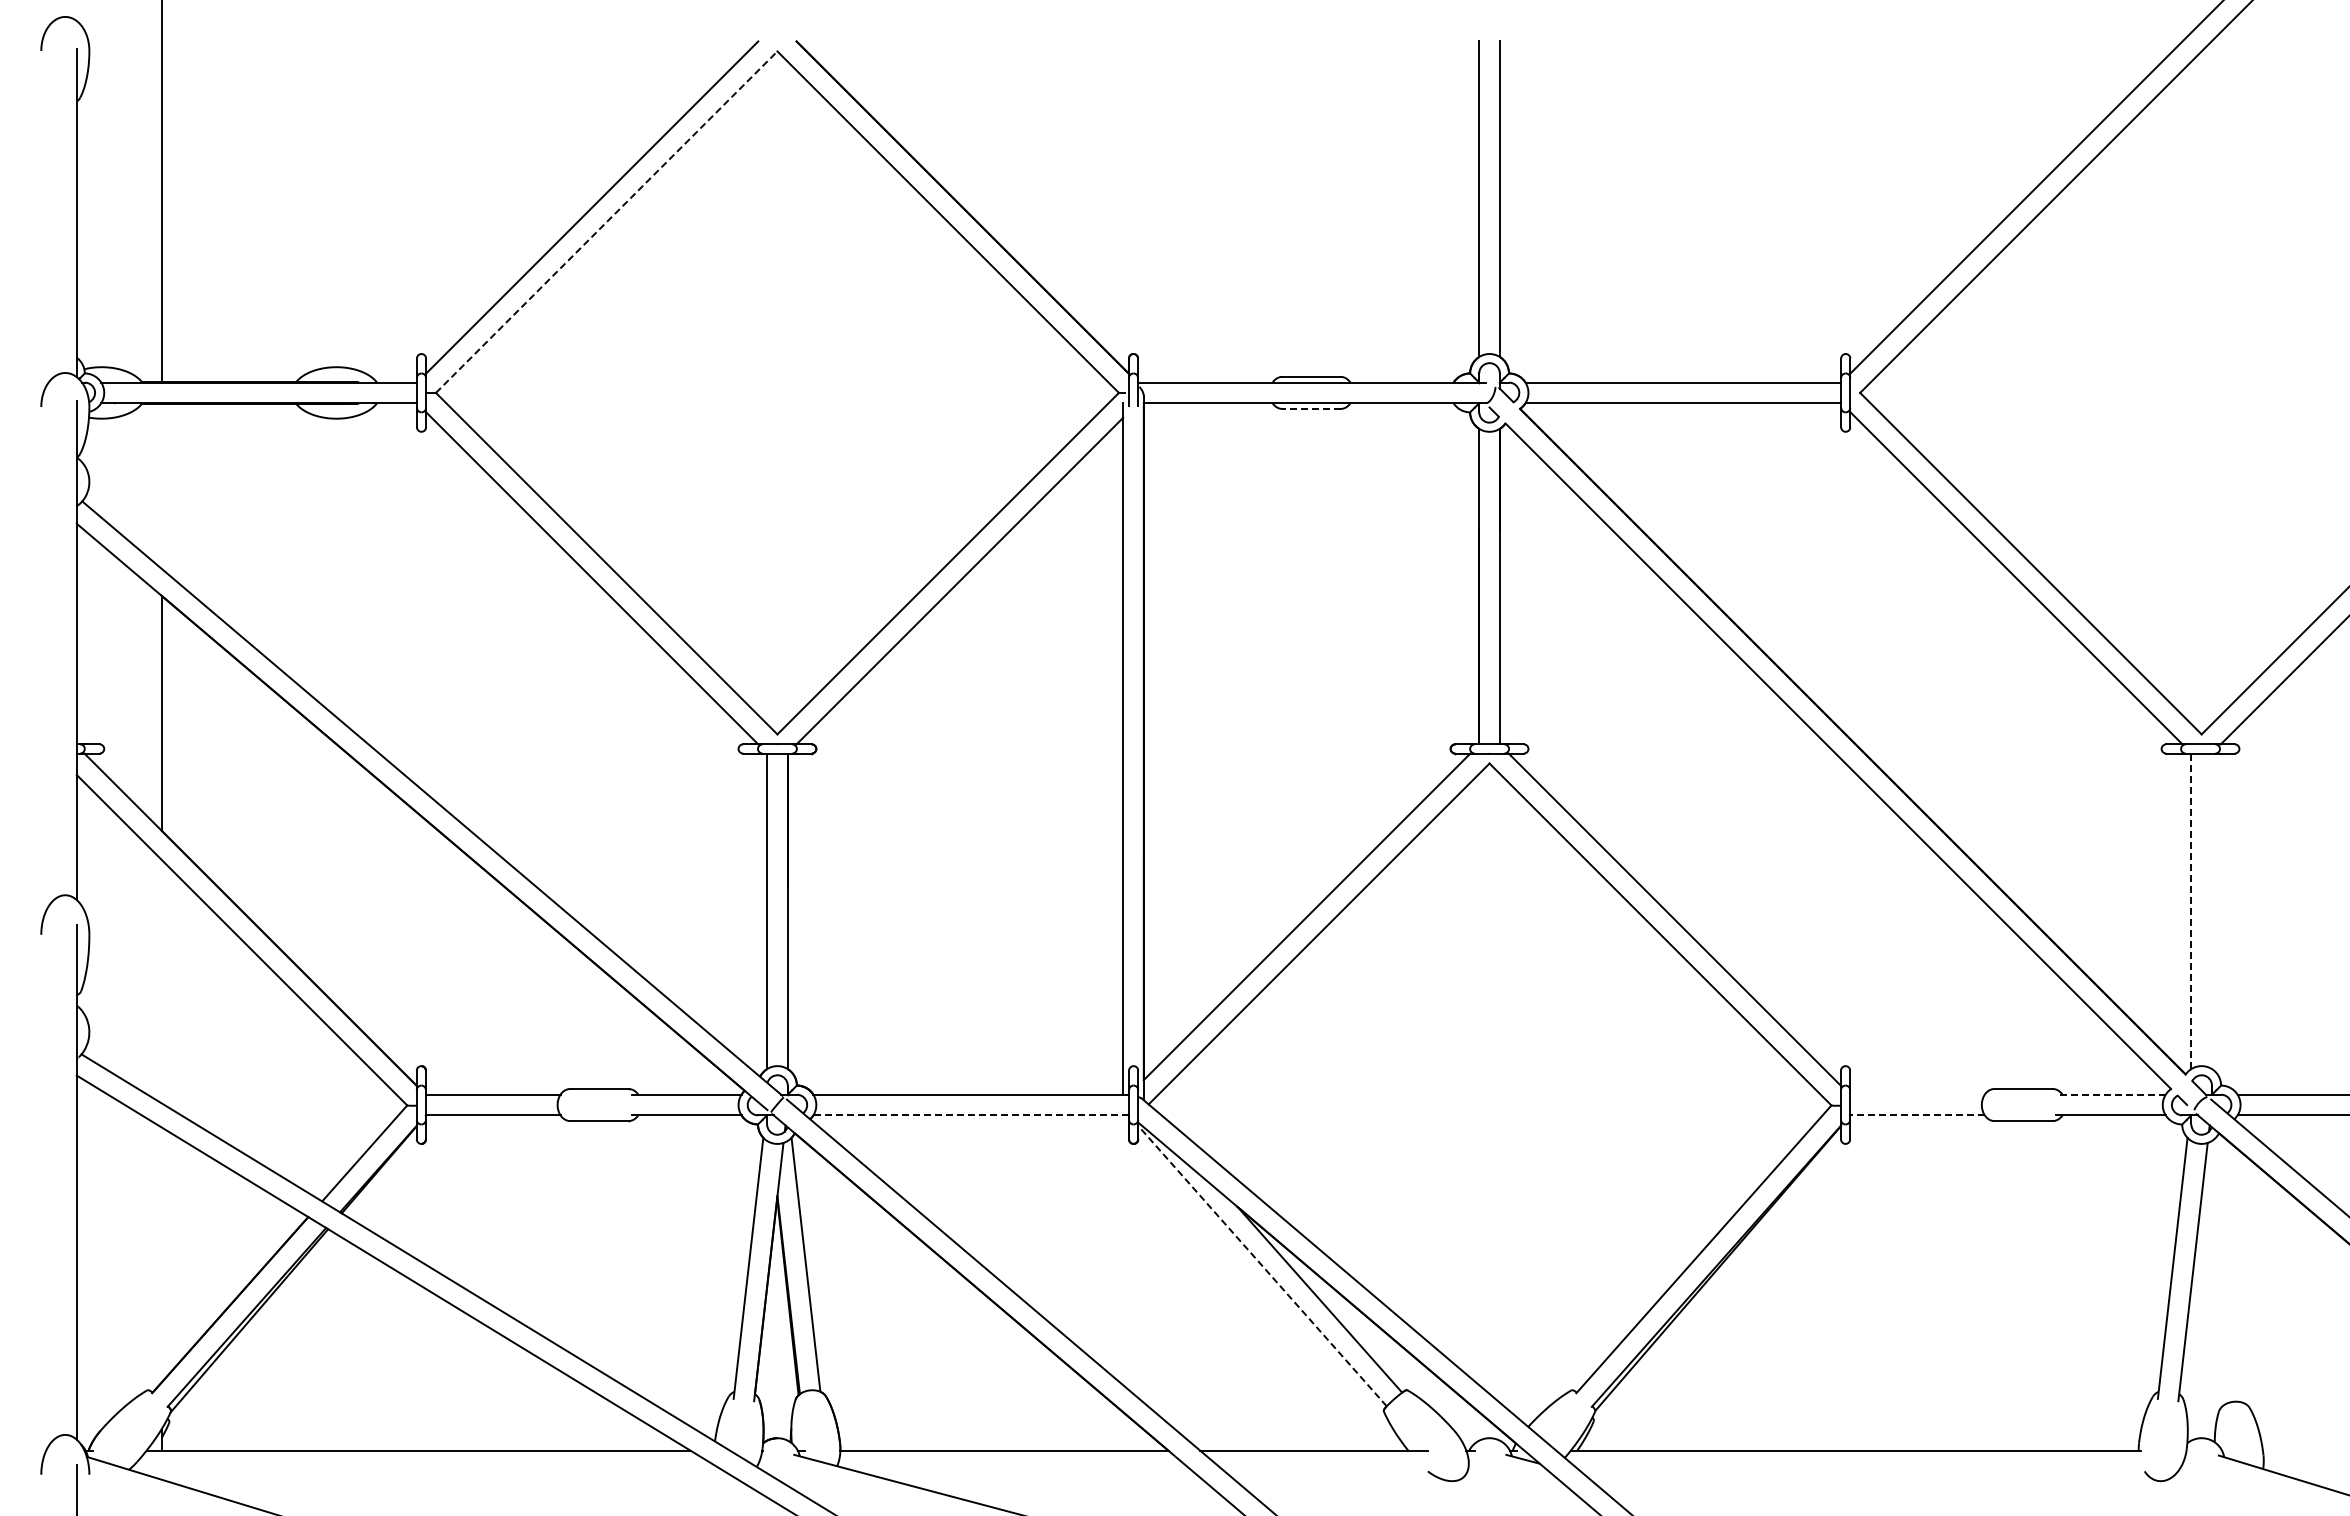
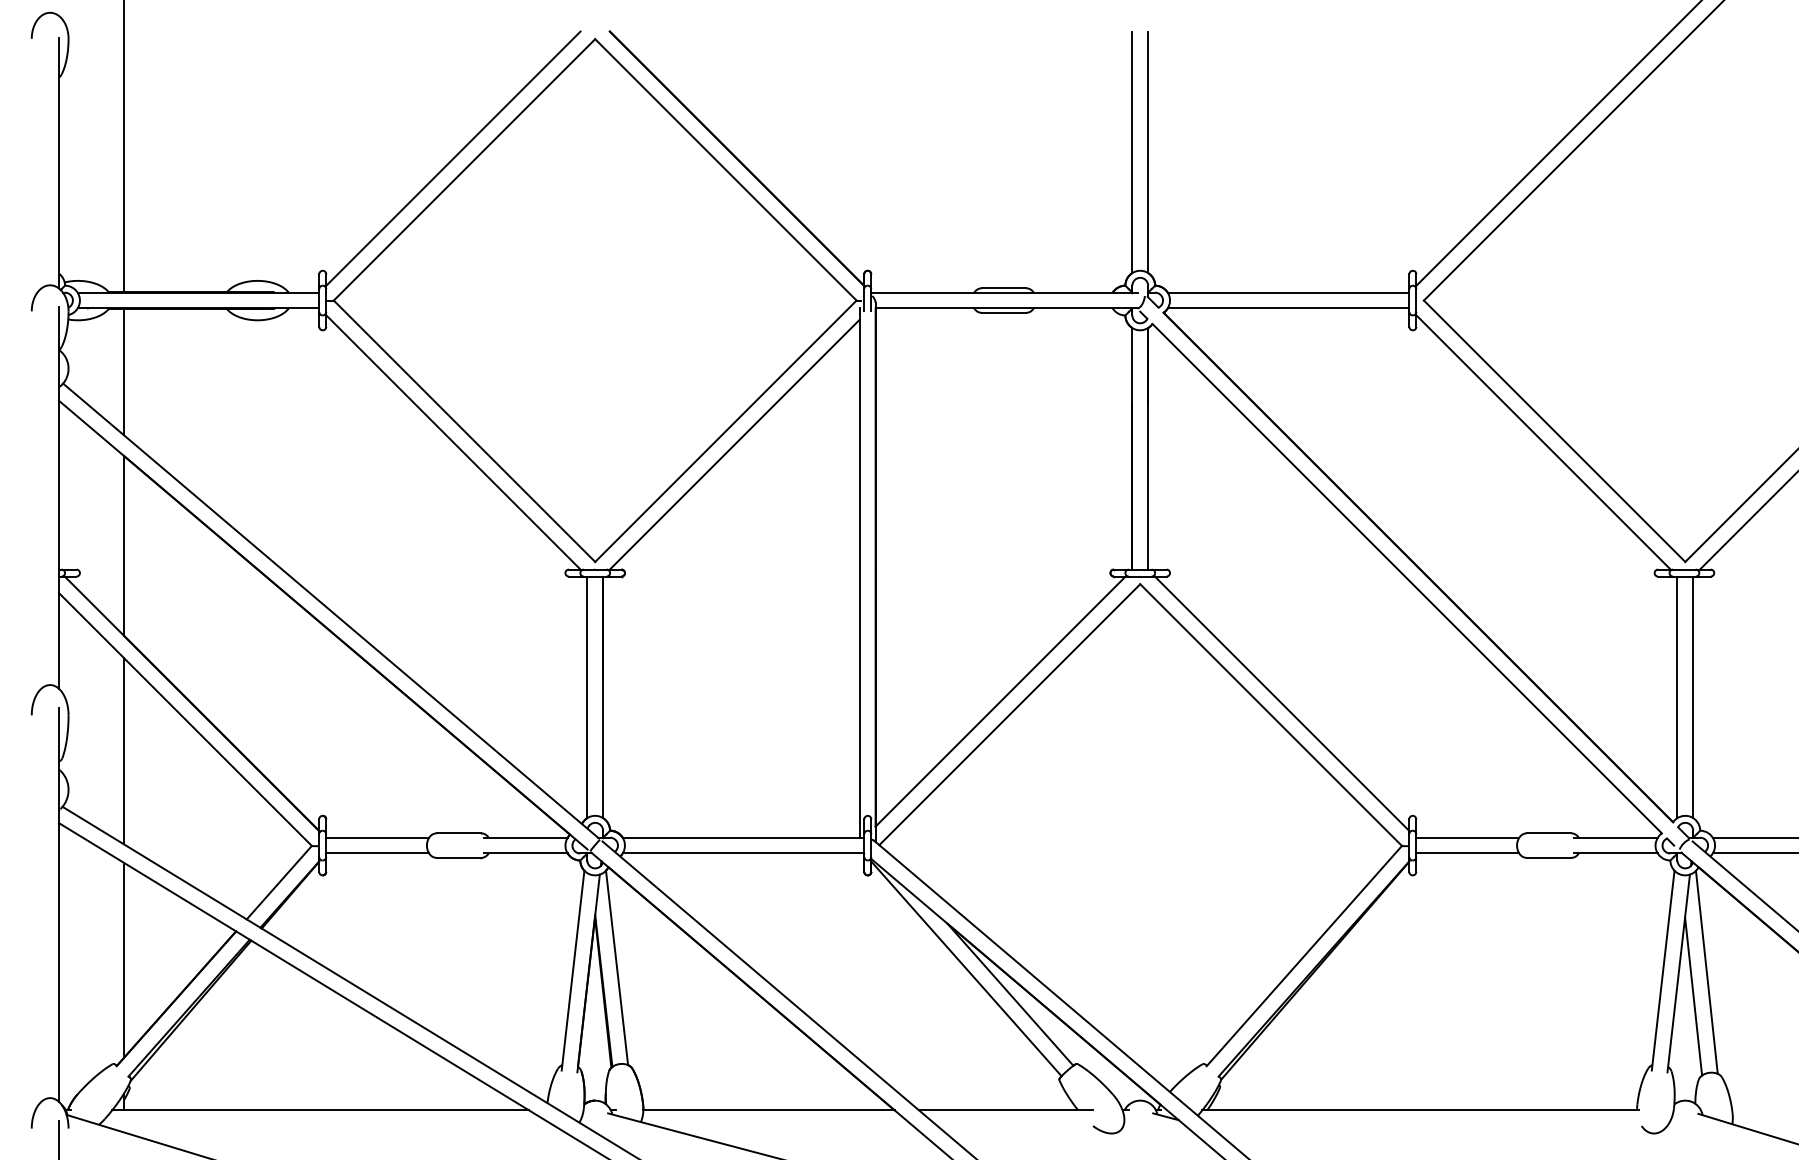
line: (607, 221) -> (465, 169), dashed -> solid
line: (1311, 408) -> (1003, 312), dashed -> solid
line: (161, 485) -> (123, 371), added
line: (2191, 911) -> (1677, 697), dashed -> solid
line: (2211, 911) -> (1692, 697), added
line: (161, 981) -> (123, 751), added
line: (1917, 1094) -> (1467, 837), added
line: (2110, 1094) -> (1615, 837), dashed -> solid
line: (971, 1115) -> (743, 853), dashed -> solid
line: (1916, 1115) -> (1467, 853), dashed -> solid
line: (161, 1254) -> (123, 960), added
line: (1262, 1265) -> (966, 968), dashed -> solid
line: (2229, 1270) -> (1706, 972), added
line: (2212, 1301) -> (1693, 995), added

